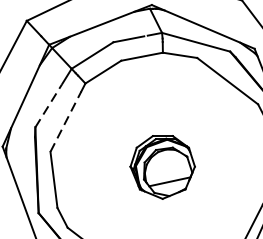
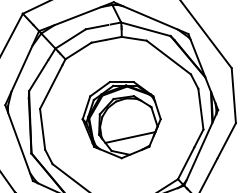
line: (49, 105) -> (39, 75), dashed -> solid
line: (66, 122) -> (51, 87), dashed -> solid
part: (162, 167) -> (121, 120), size x1.67

